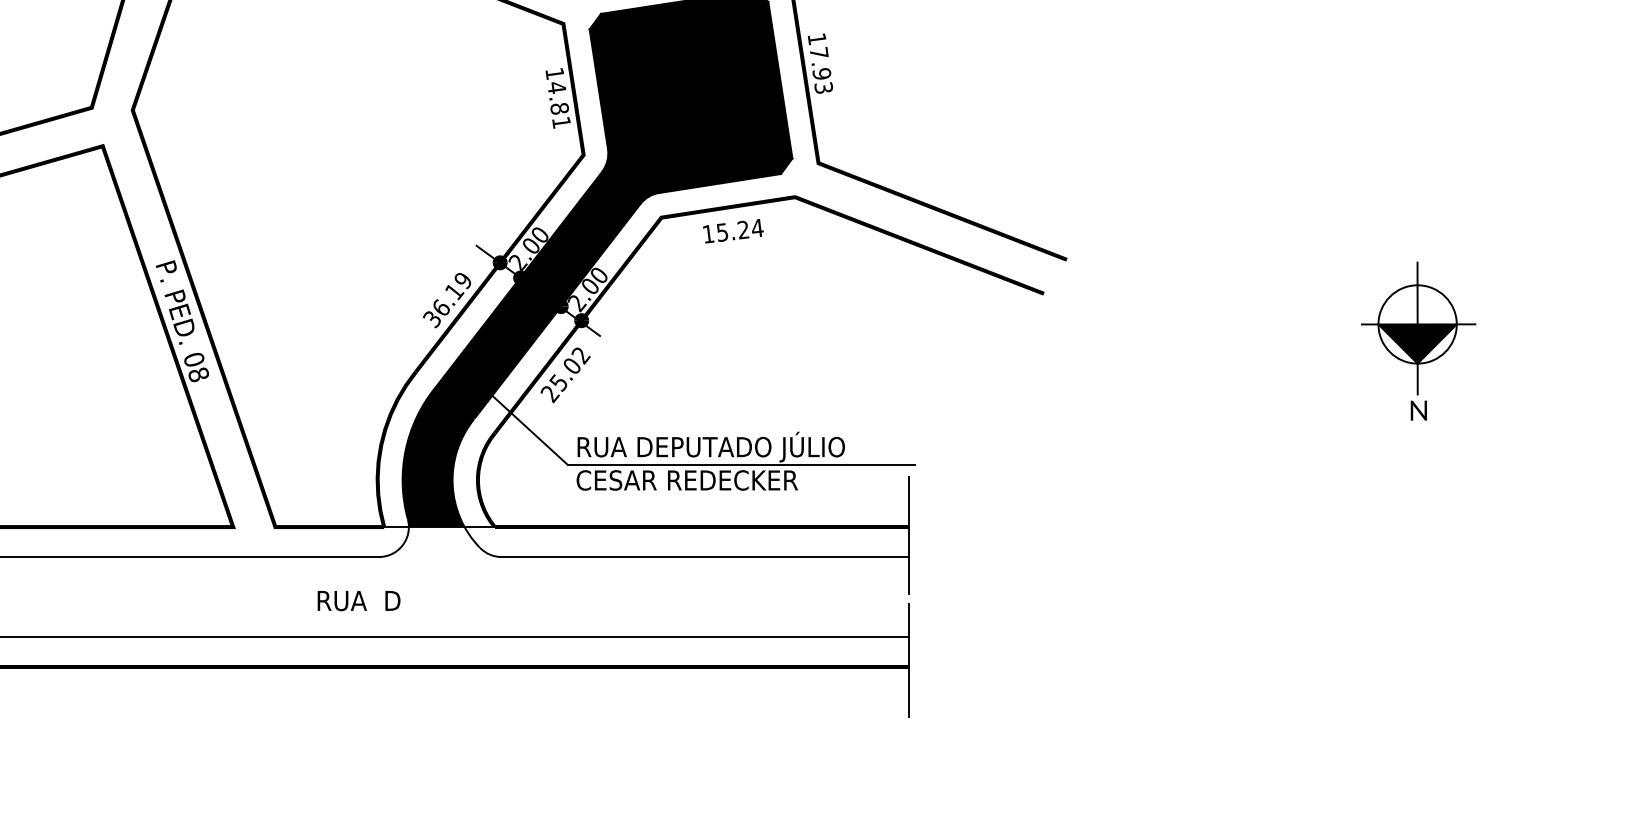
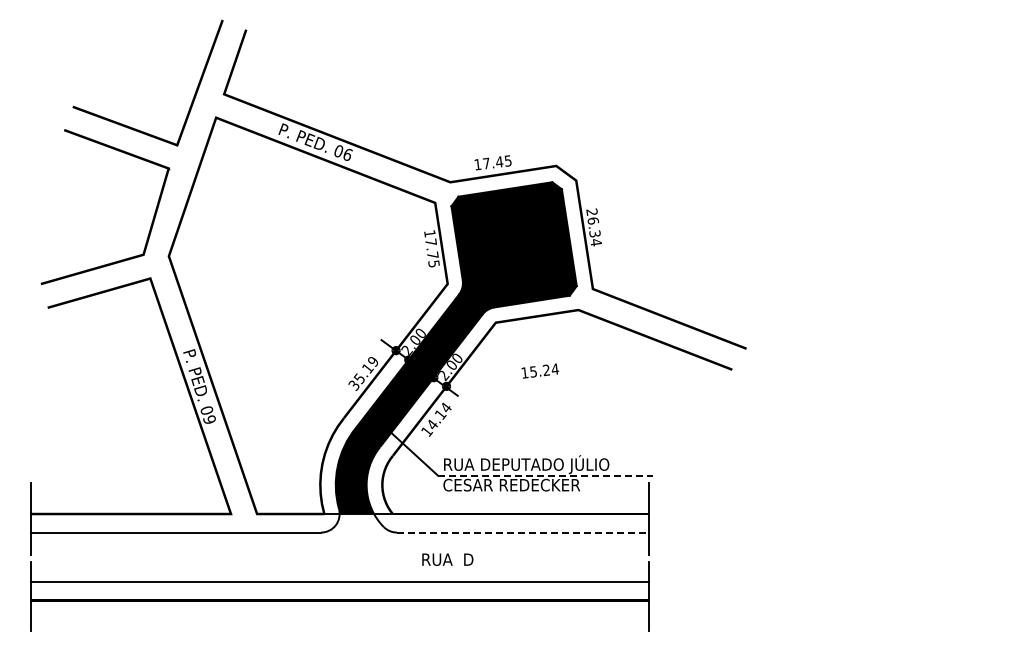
text: (819, 63) -> (593, 227), 17.93 -> 26.34
text: (559, 104) -> (432, 252), 14.81 -> 17.75
text: (733, 230) -> (540, 370), moved
text: (439, 307) -> (358, 378), 36.19 -> 35.19
part: (1417, 340) -> (963, 398), removed
text: (198, 374) -> (209, 419), 08 -> 09
text: (565, 374) -> (436, 419), 25.02 -> 14.14
line: (741, 464) -> (545, 475), solid -> dashed
line: (704, 556) -> (522, 532), solid -> dashed
text: (358, 600) -> (447, 559), moved

